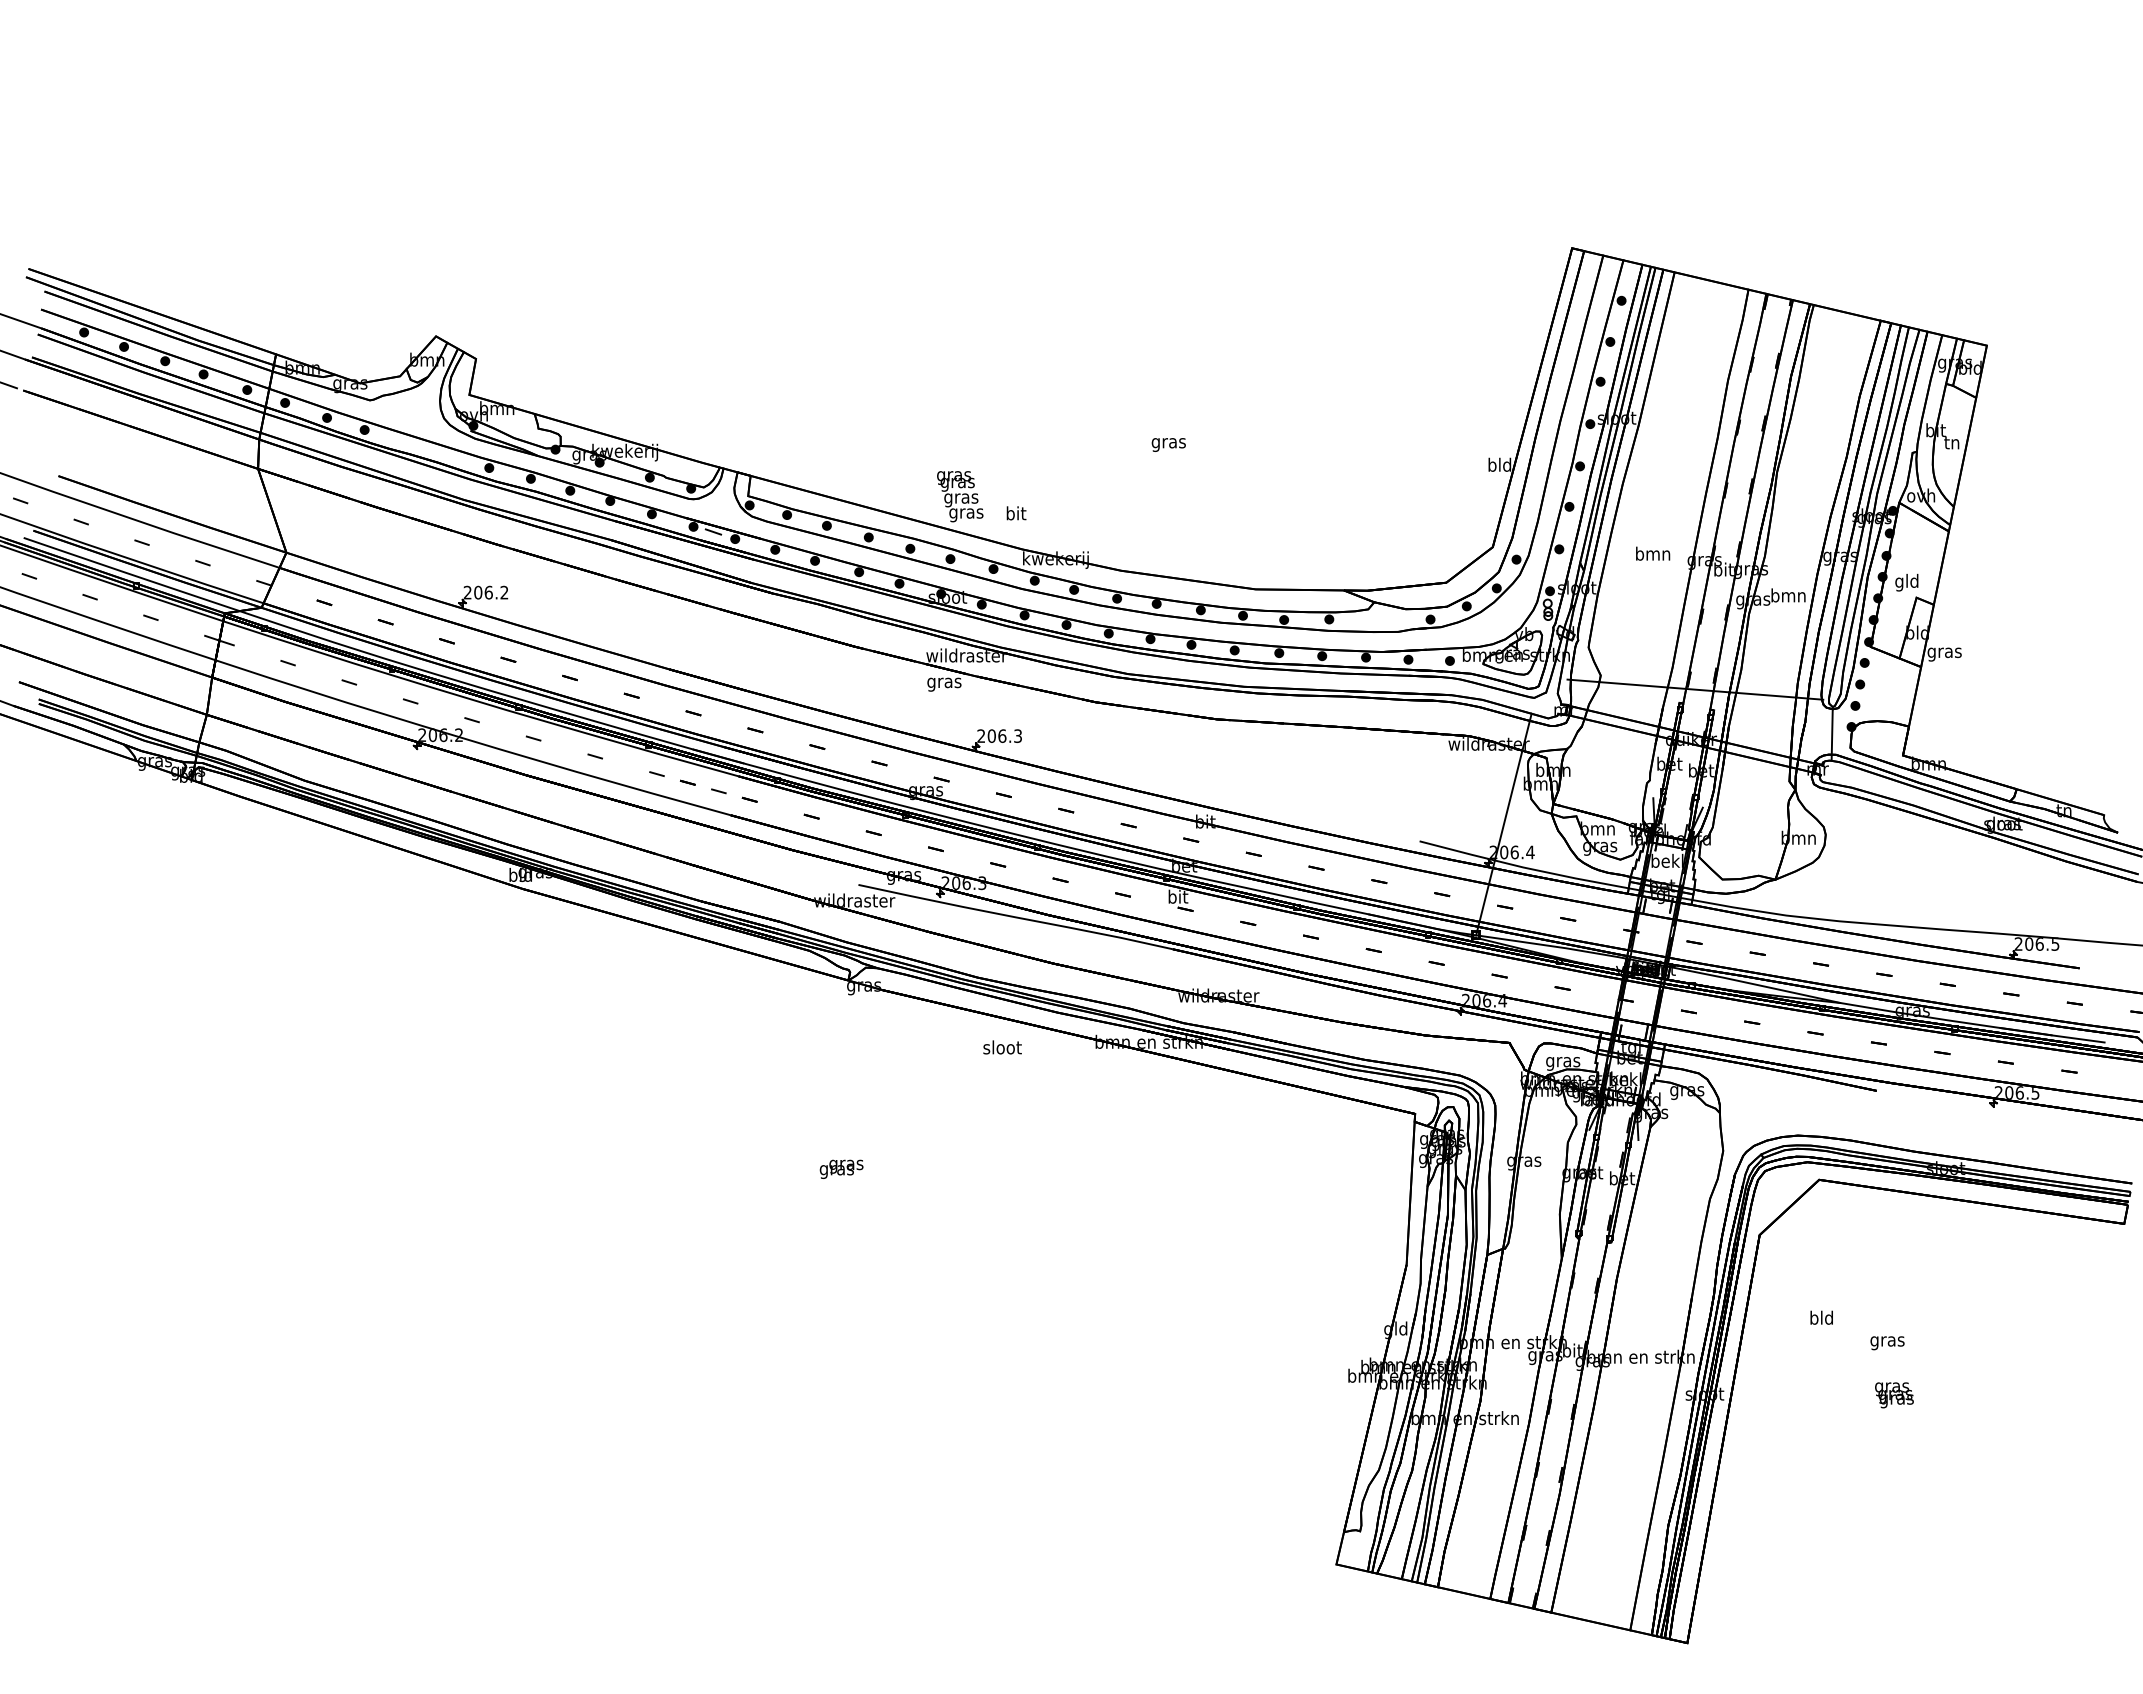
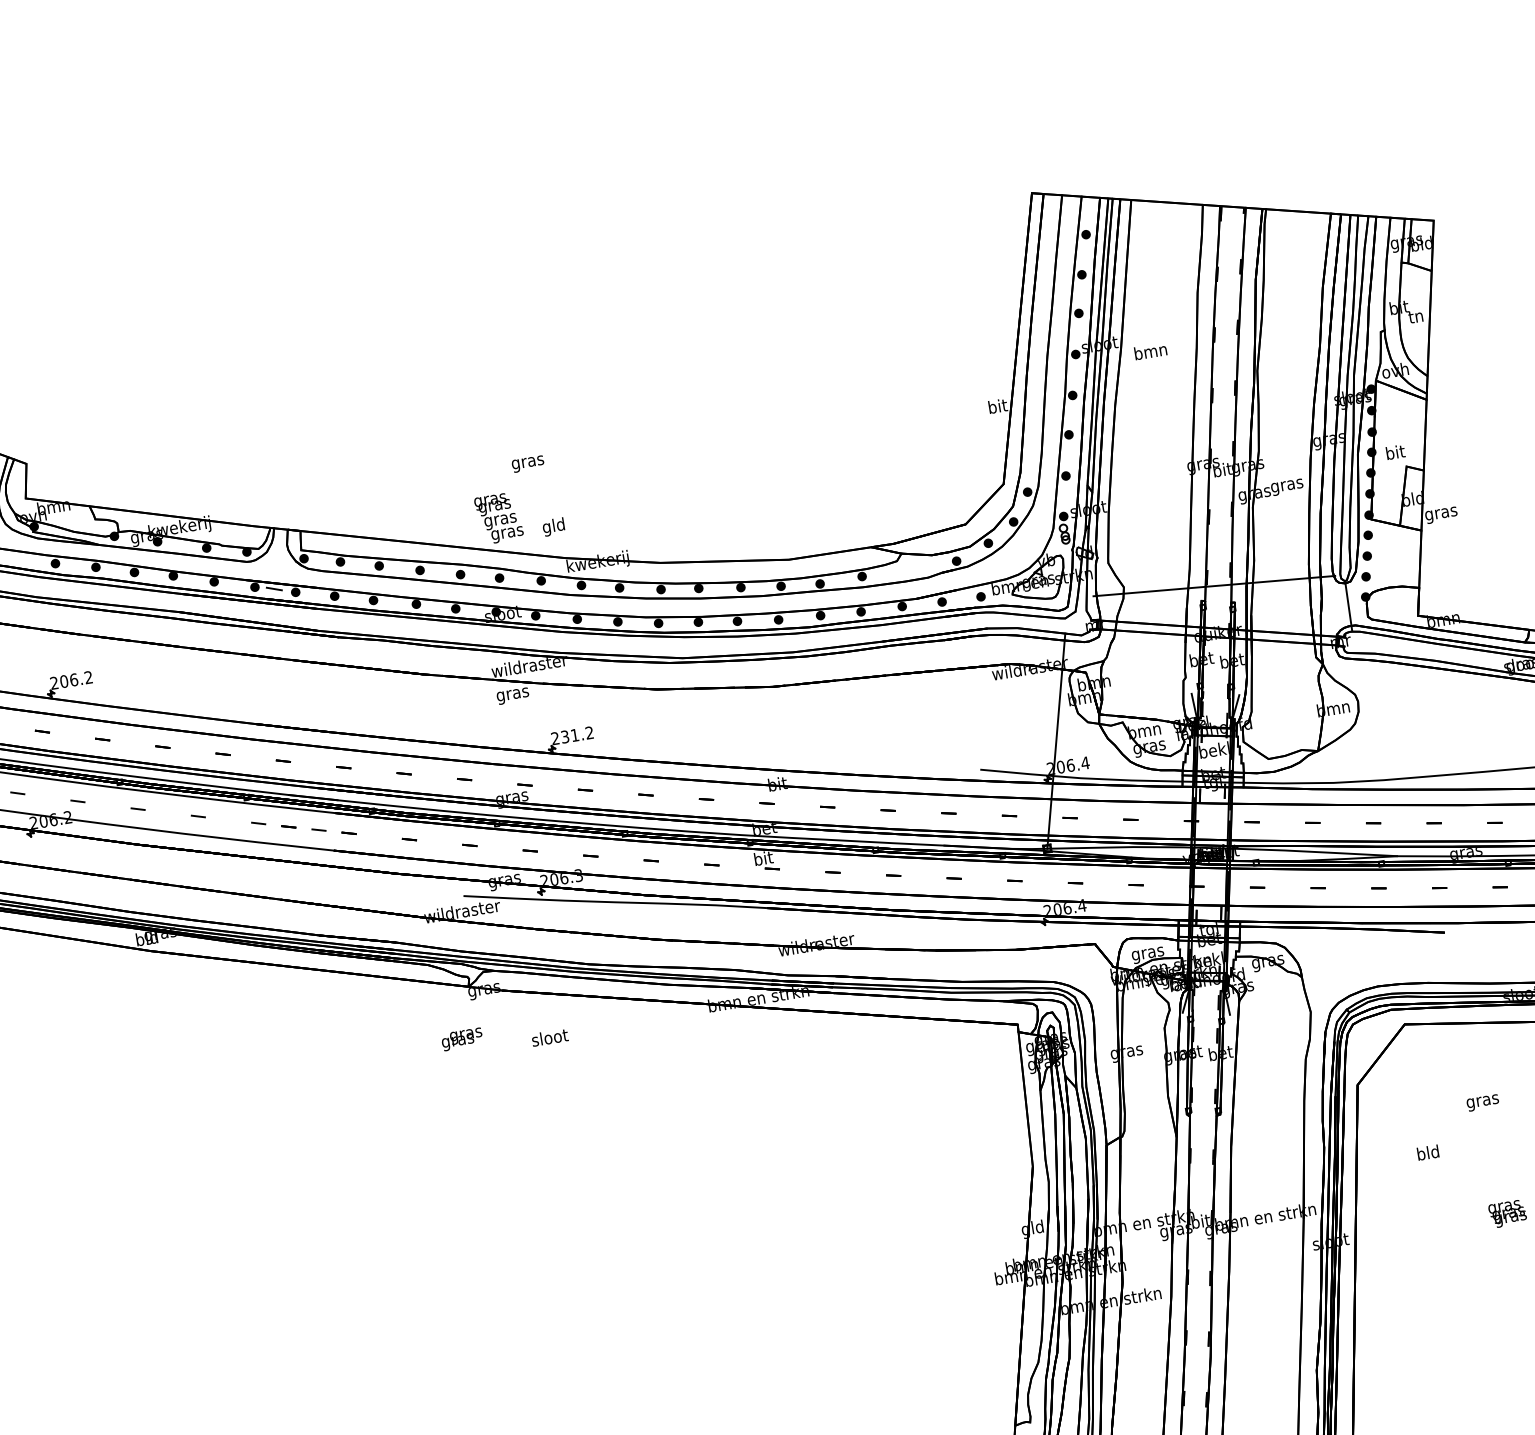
text: (1168, 444) -> (527, 463), moved
text: (1499, 464) -> (997, 406), bld -> bit
text: (1015, 514) -> (553, 526), bit -> gld
text: (1653, 553) -> (1151, 351), moved
text: (1906, 582) -> (1394, 453), gld -> bit
text: (1788, 597) -> (1287, 485), bmn -> gras
text: (1004, 736) -> (577, 735), 206.3 -> 231.2
text: (1002, 1047) -> (549, 1037), moved
text: (841, 1168) -> (461, 1038), moved
text: (1887, 1343) -> (1483, 1103), moved

